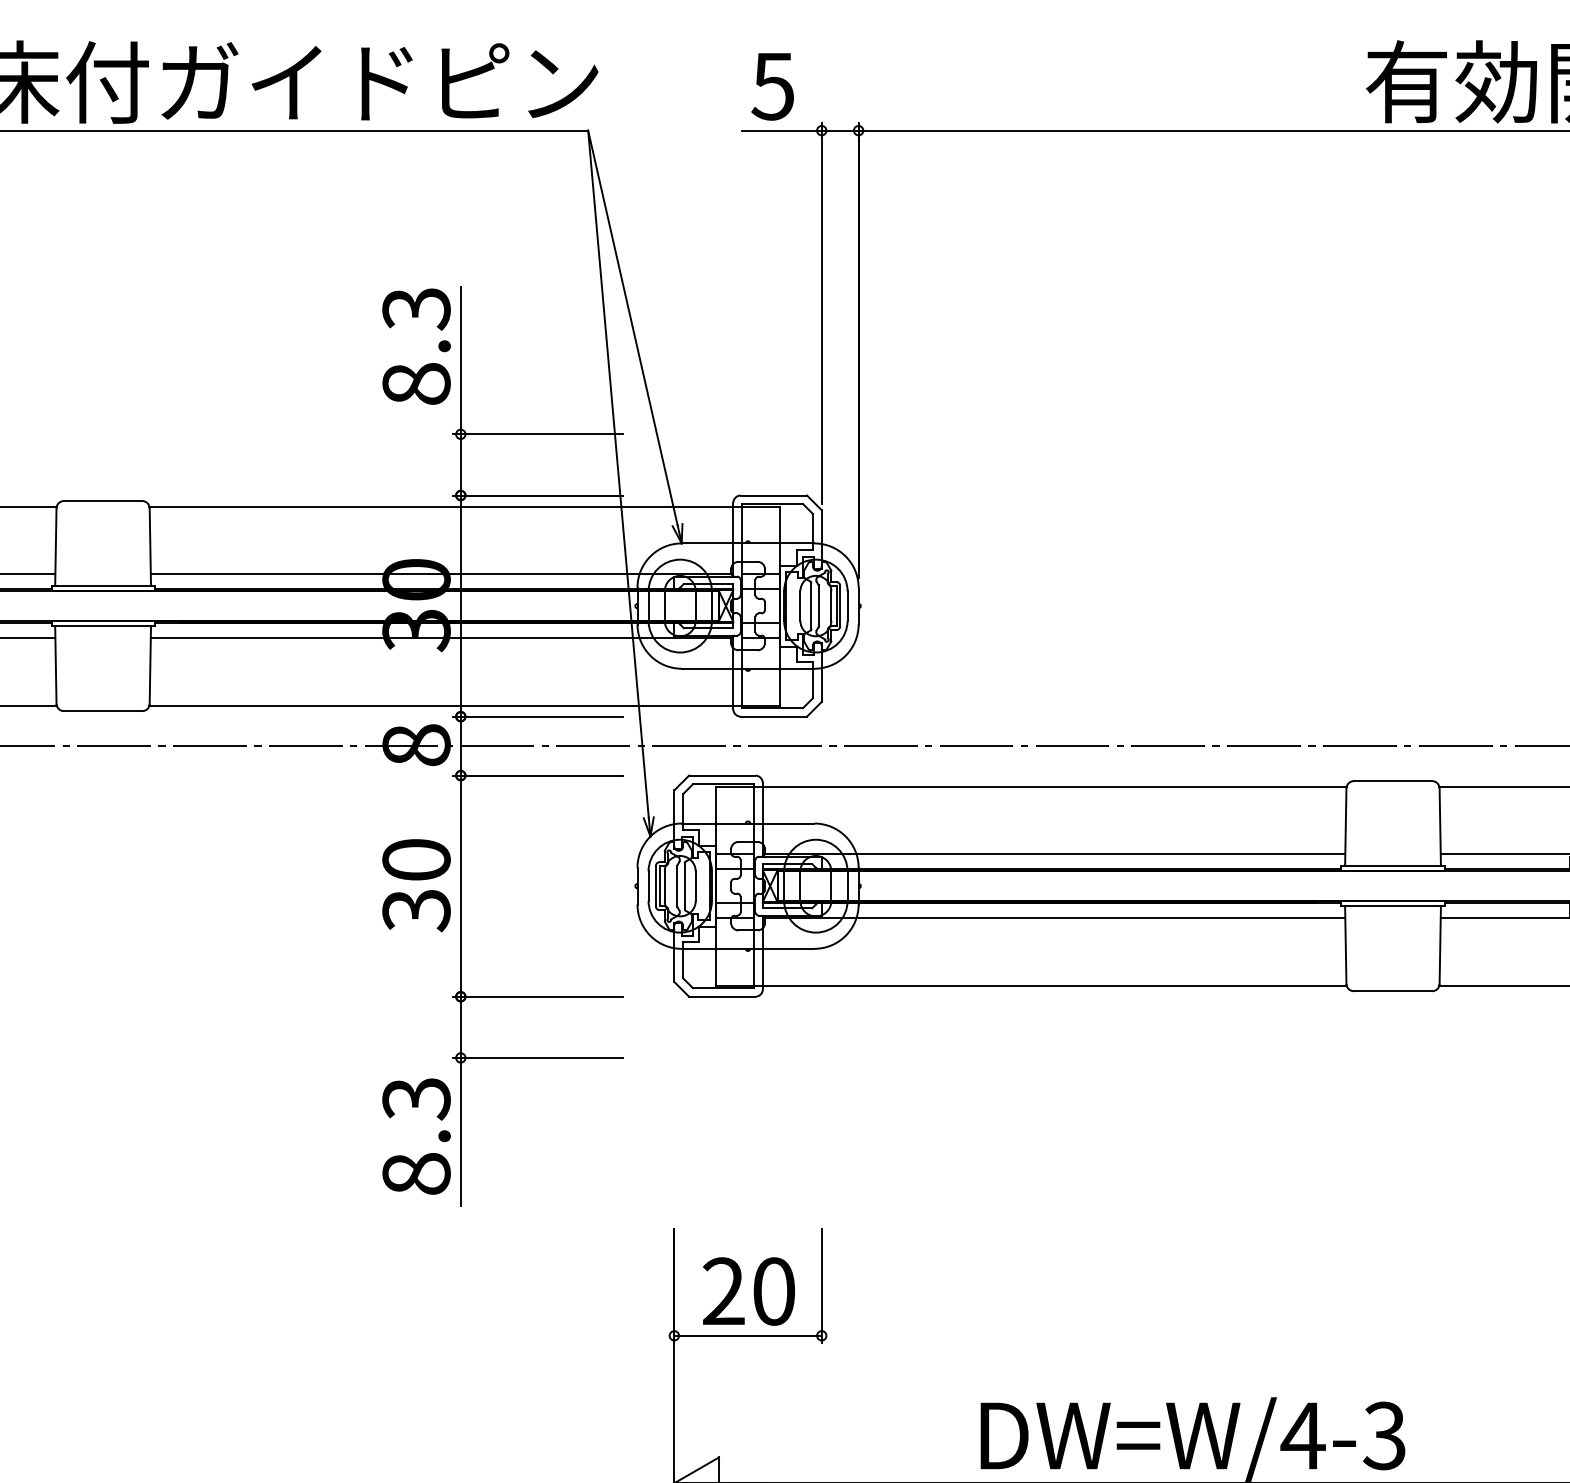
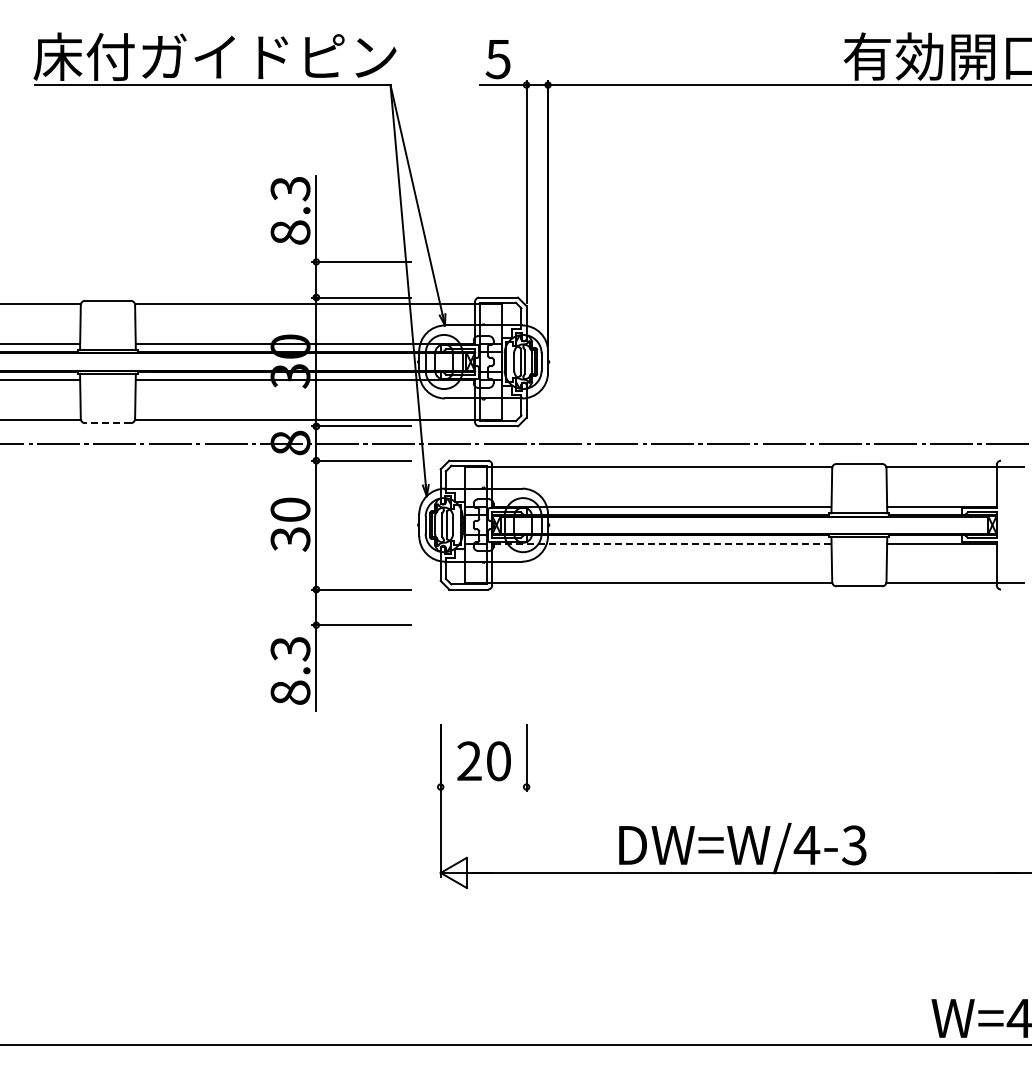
line: (102, 711) -> (107, 423), solid -> dashed
line: (1053, 917) -> (661, 543), solid -> dashed
line: (747, 1336) -> (483, 787), removed

